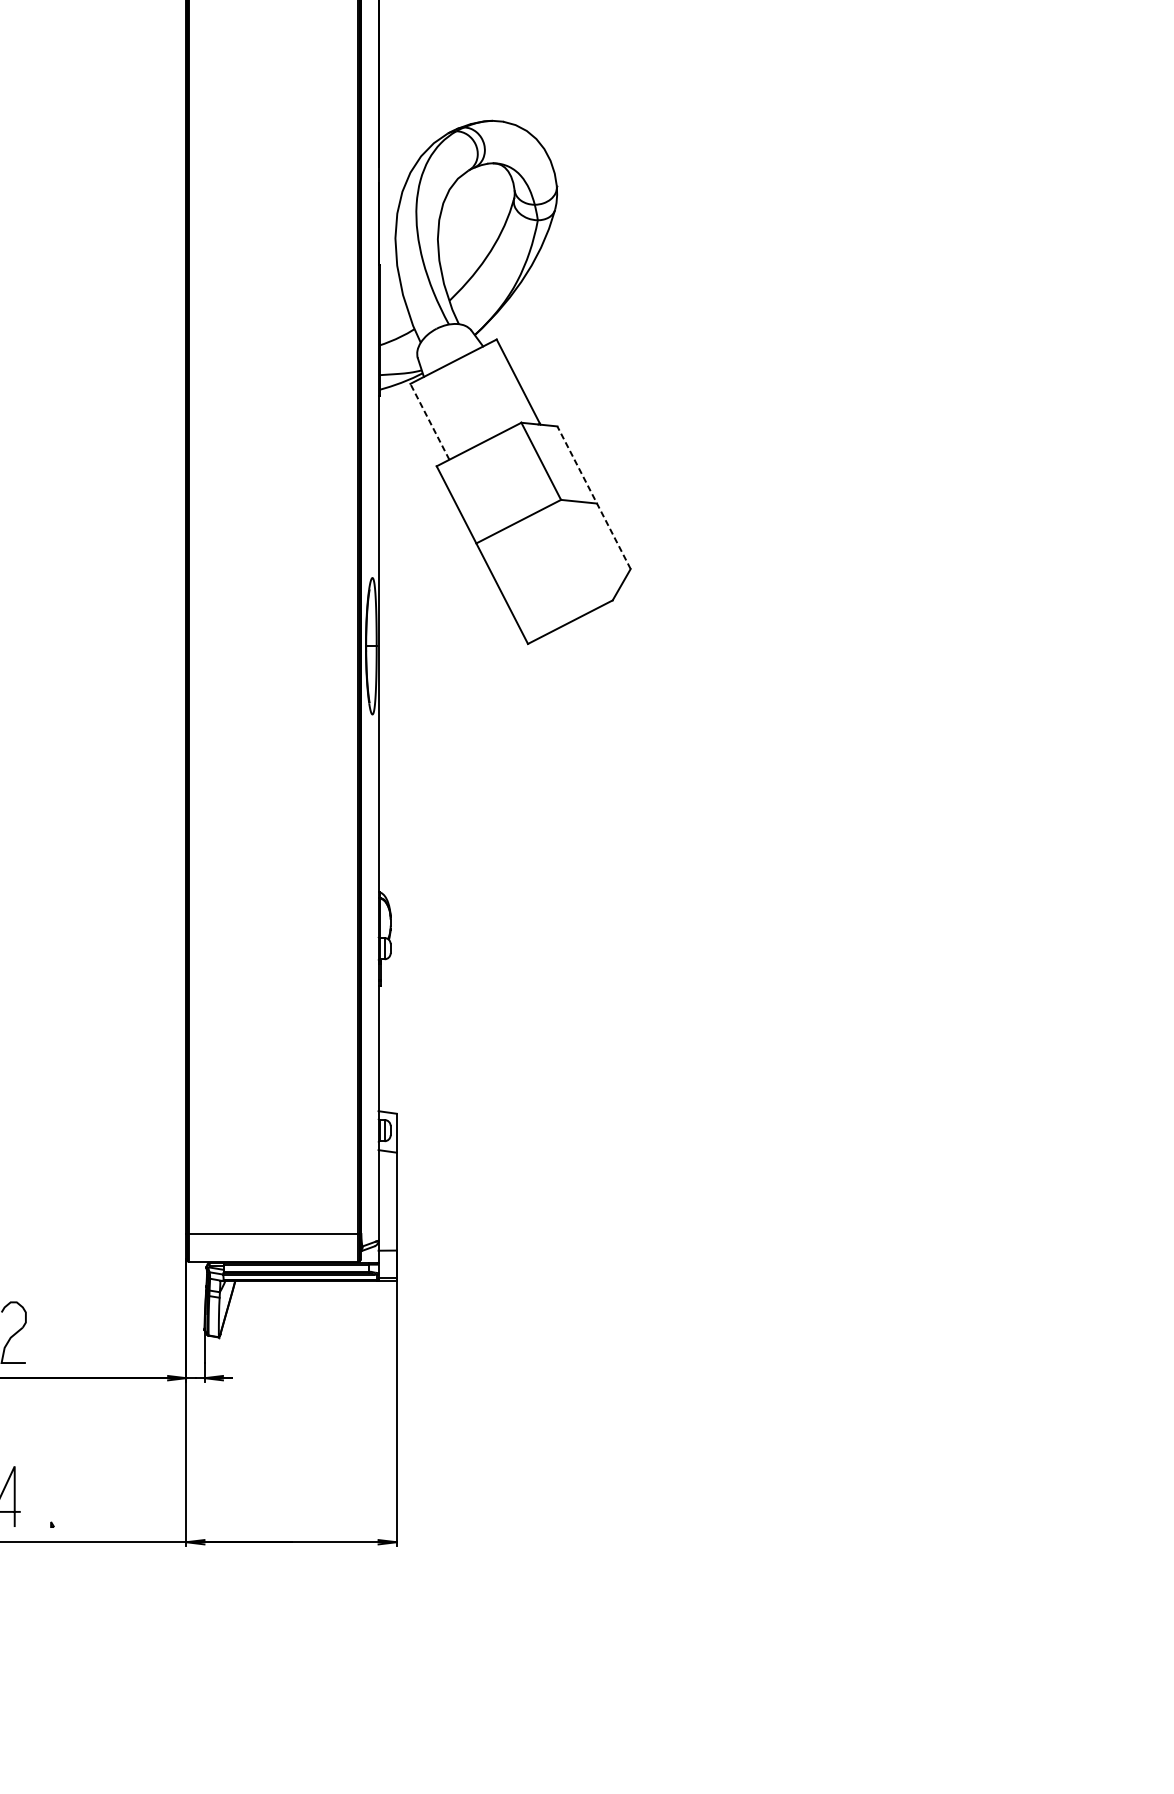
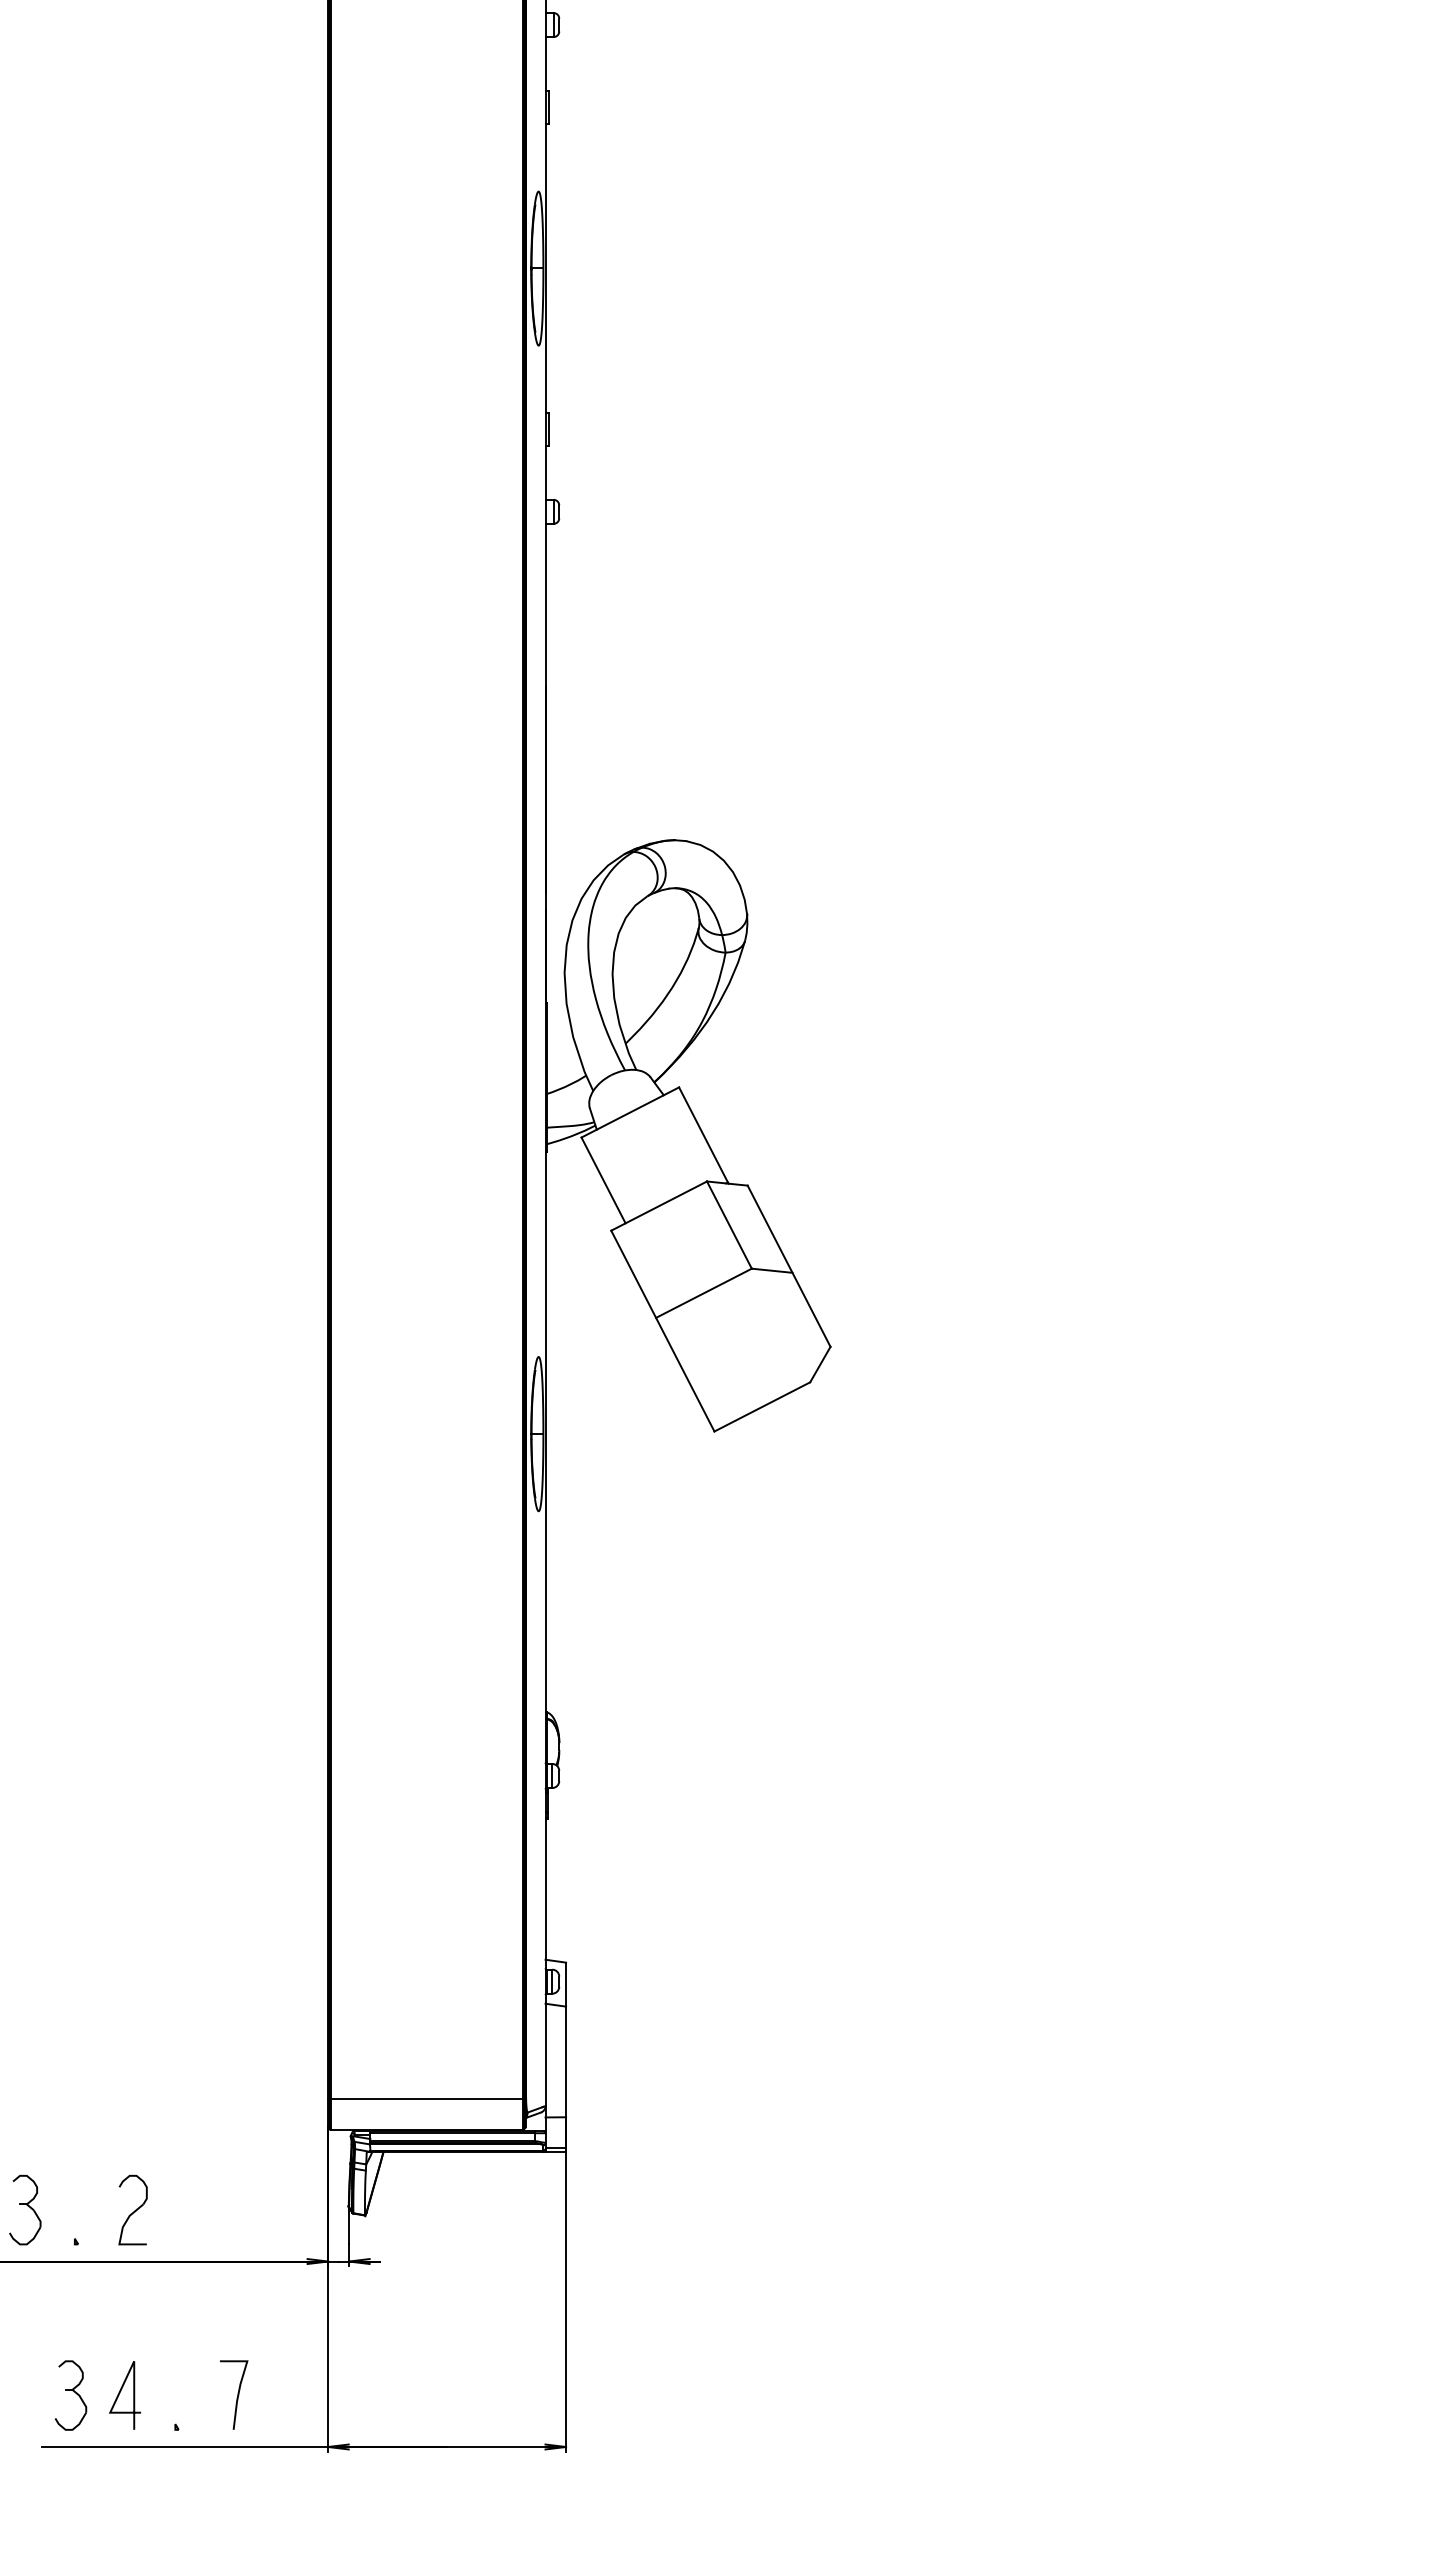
line: (429, 421) -> (603, 1180), dashed -> solid
line: (594, 497) -> (789, 1266), dashed -> solid
curve: (106, 1495) -> (237, 2394), added

